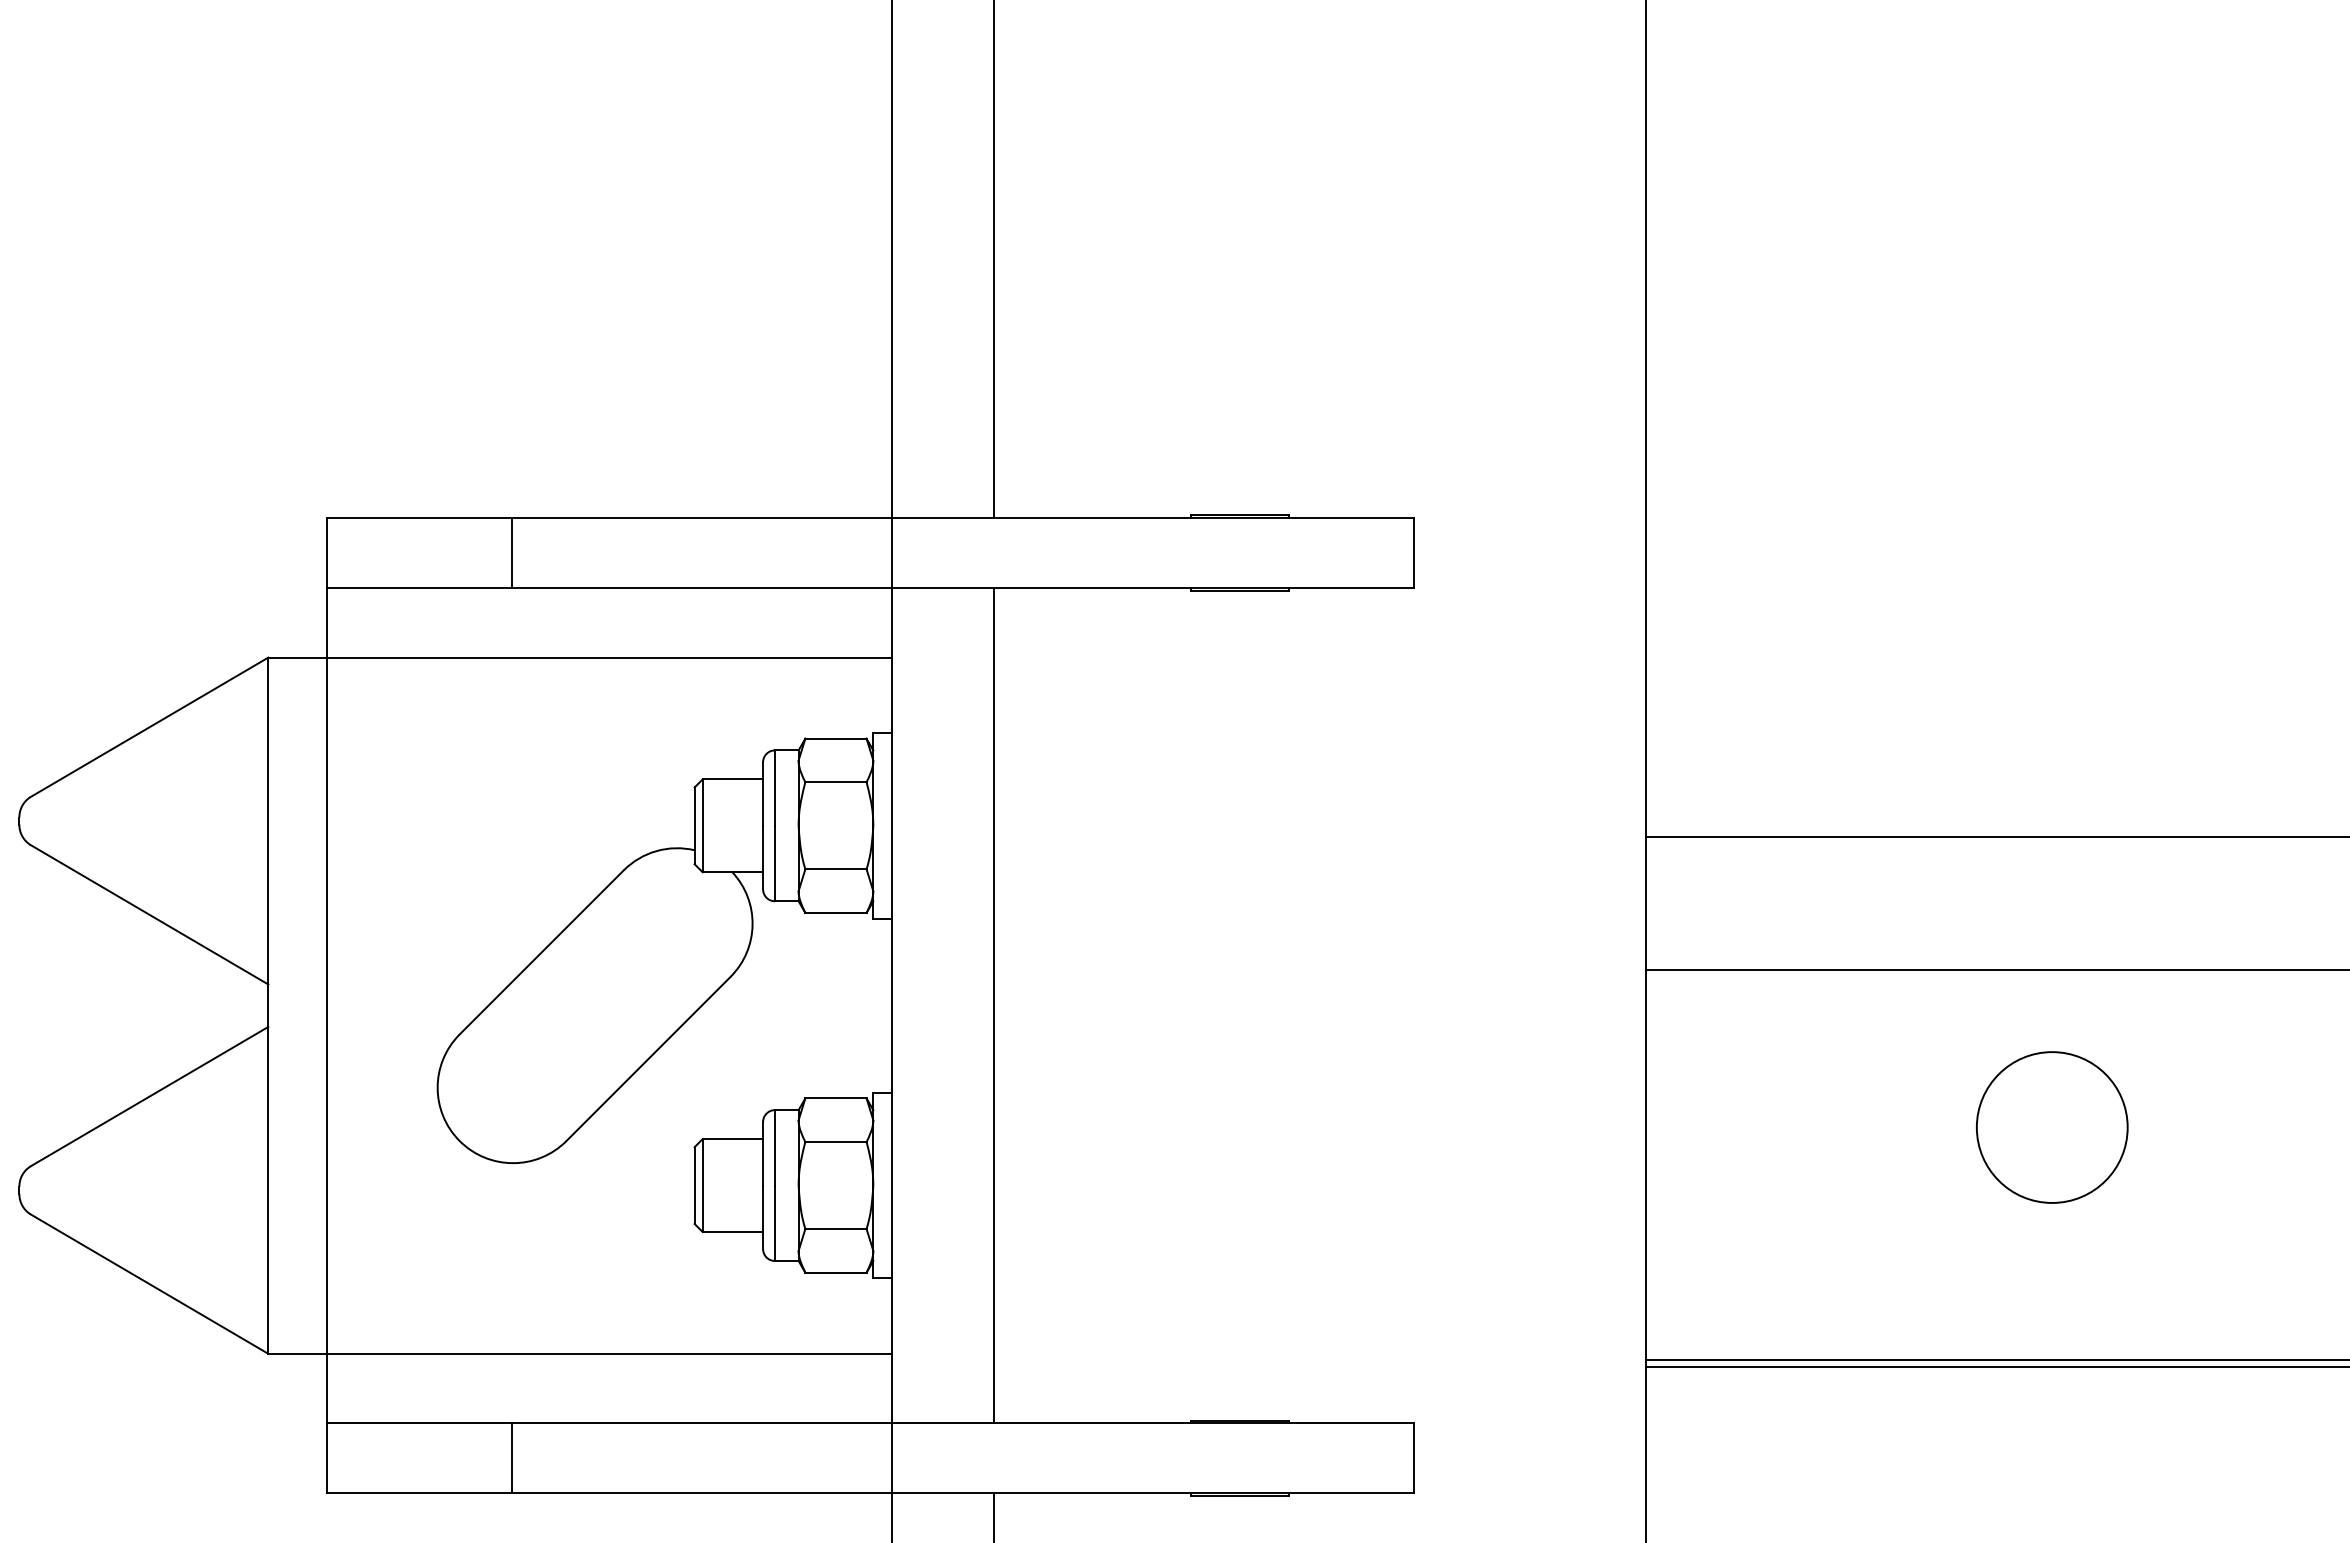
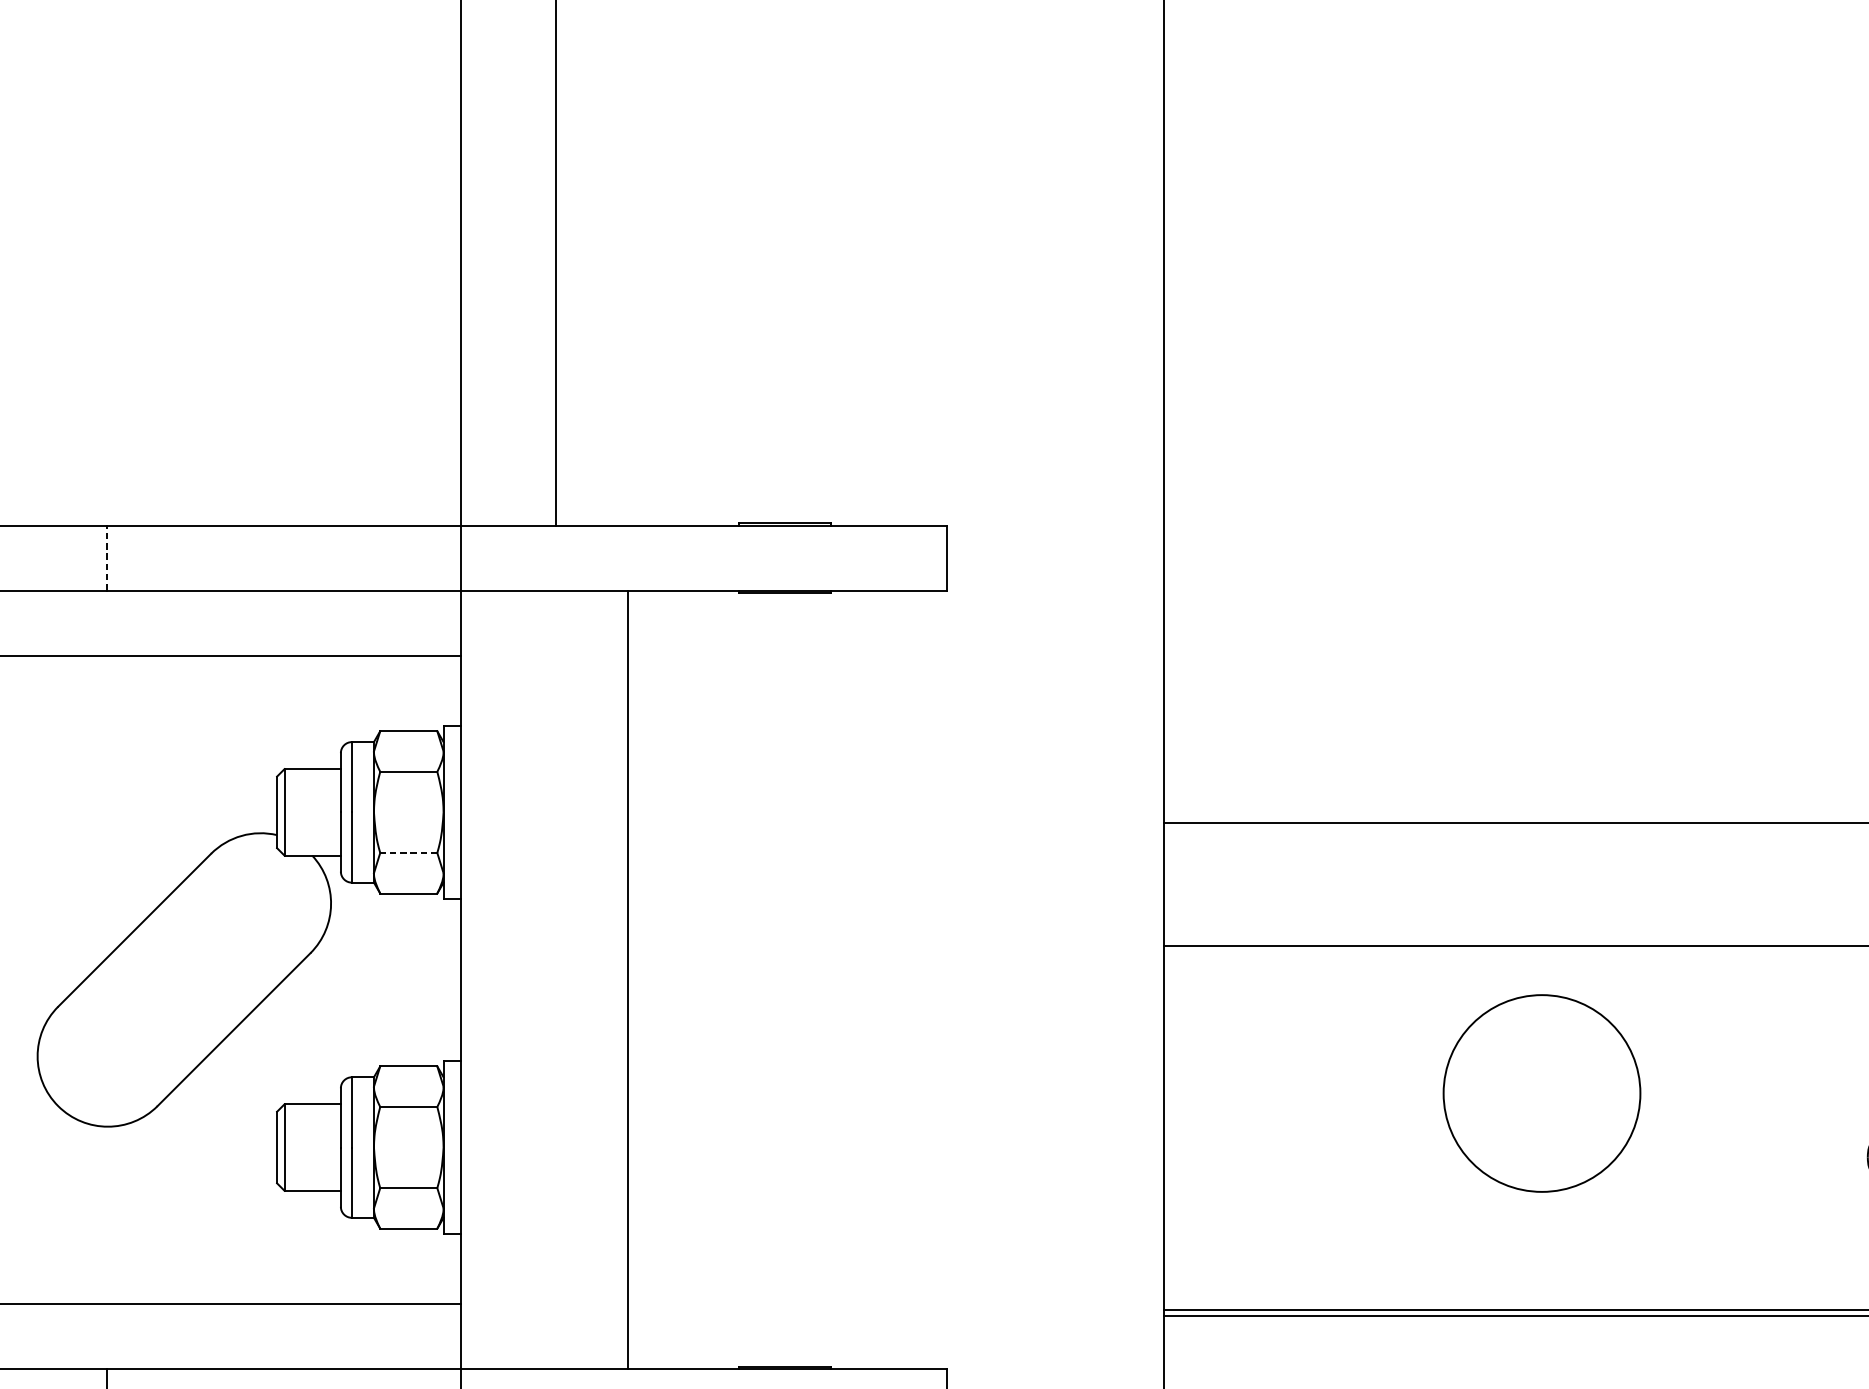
line: (511, 553) -> (106, 558), solid -> dashed
line: (835, 869) -> (408, 853), solid -> dashed
line: (994, 1005) -> (628, 979), moved
circle: (2052, 1127) -> (1542, 1093), size x1.4

